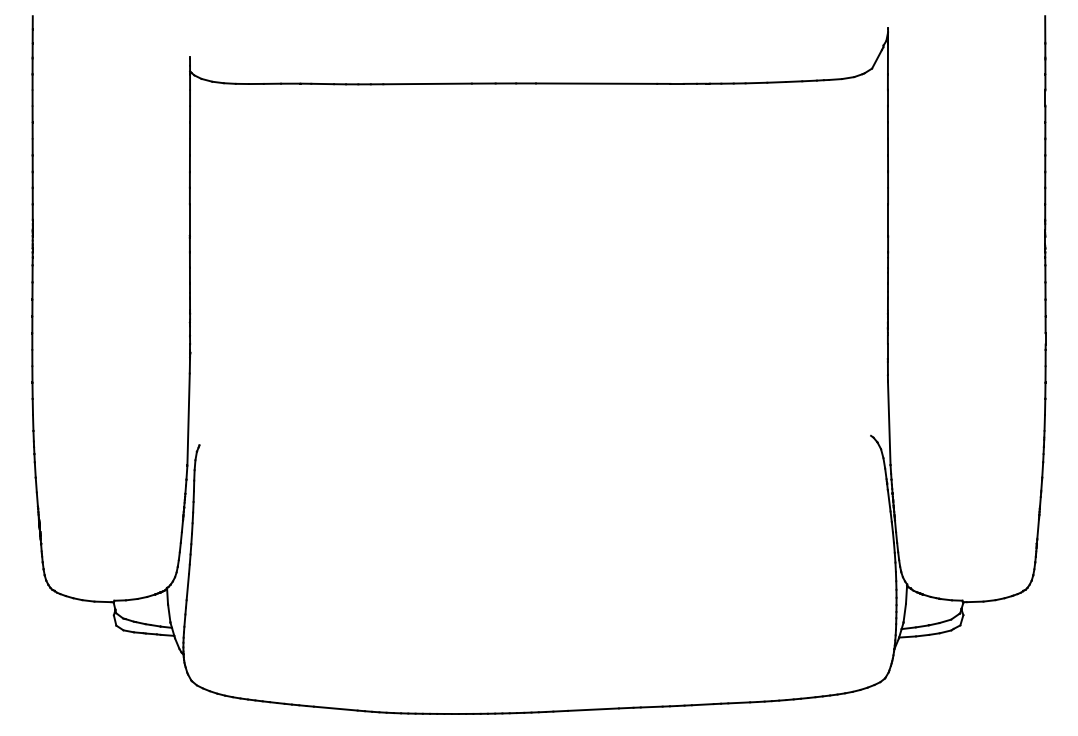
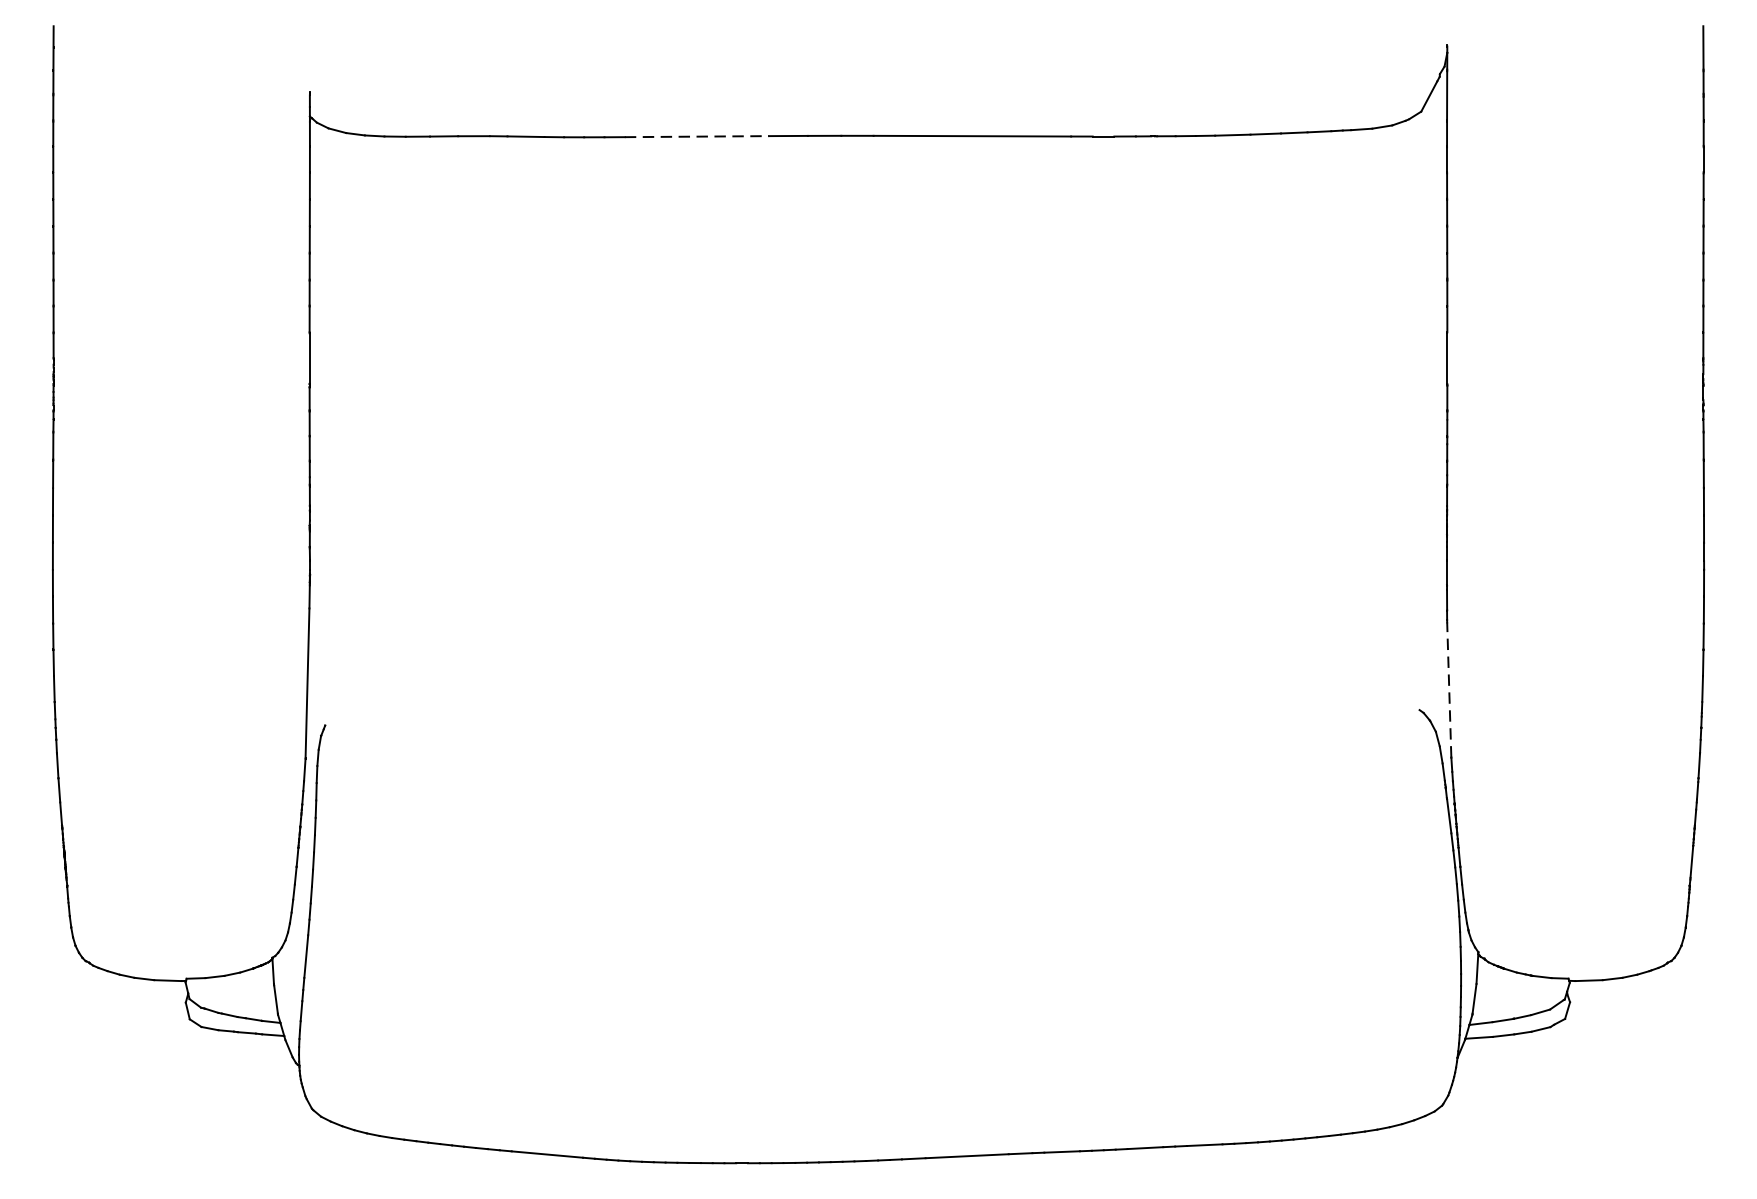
line: (428, 83) -> (698, 135), solid -> dashed
line: (889, 423) -> (1449, 689), solid -> dashed

